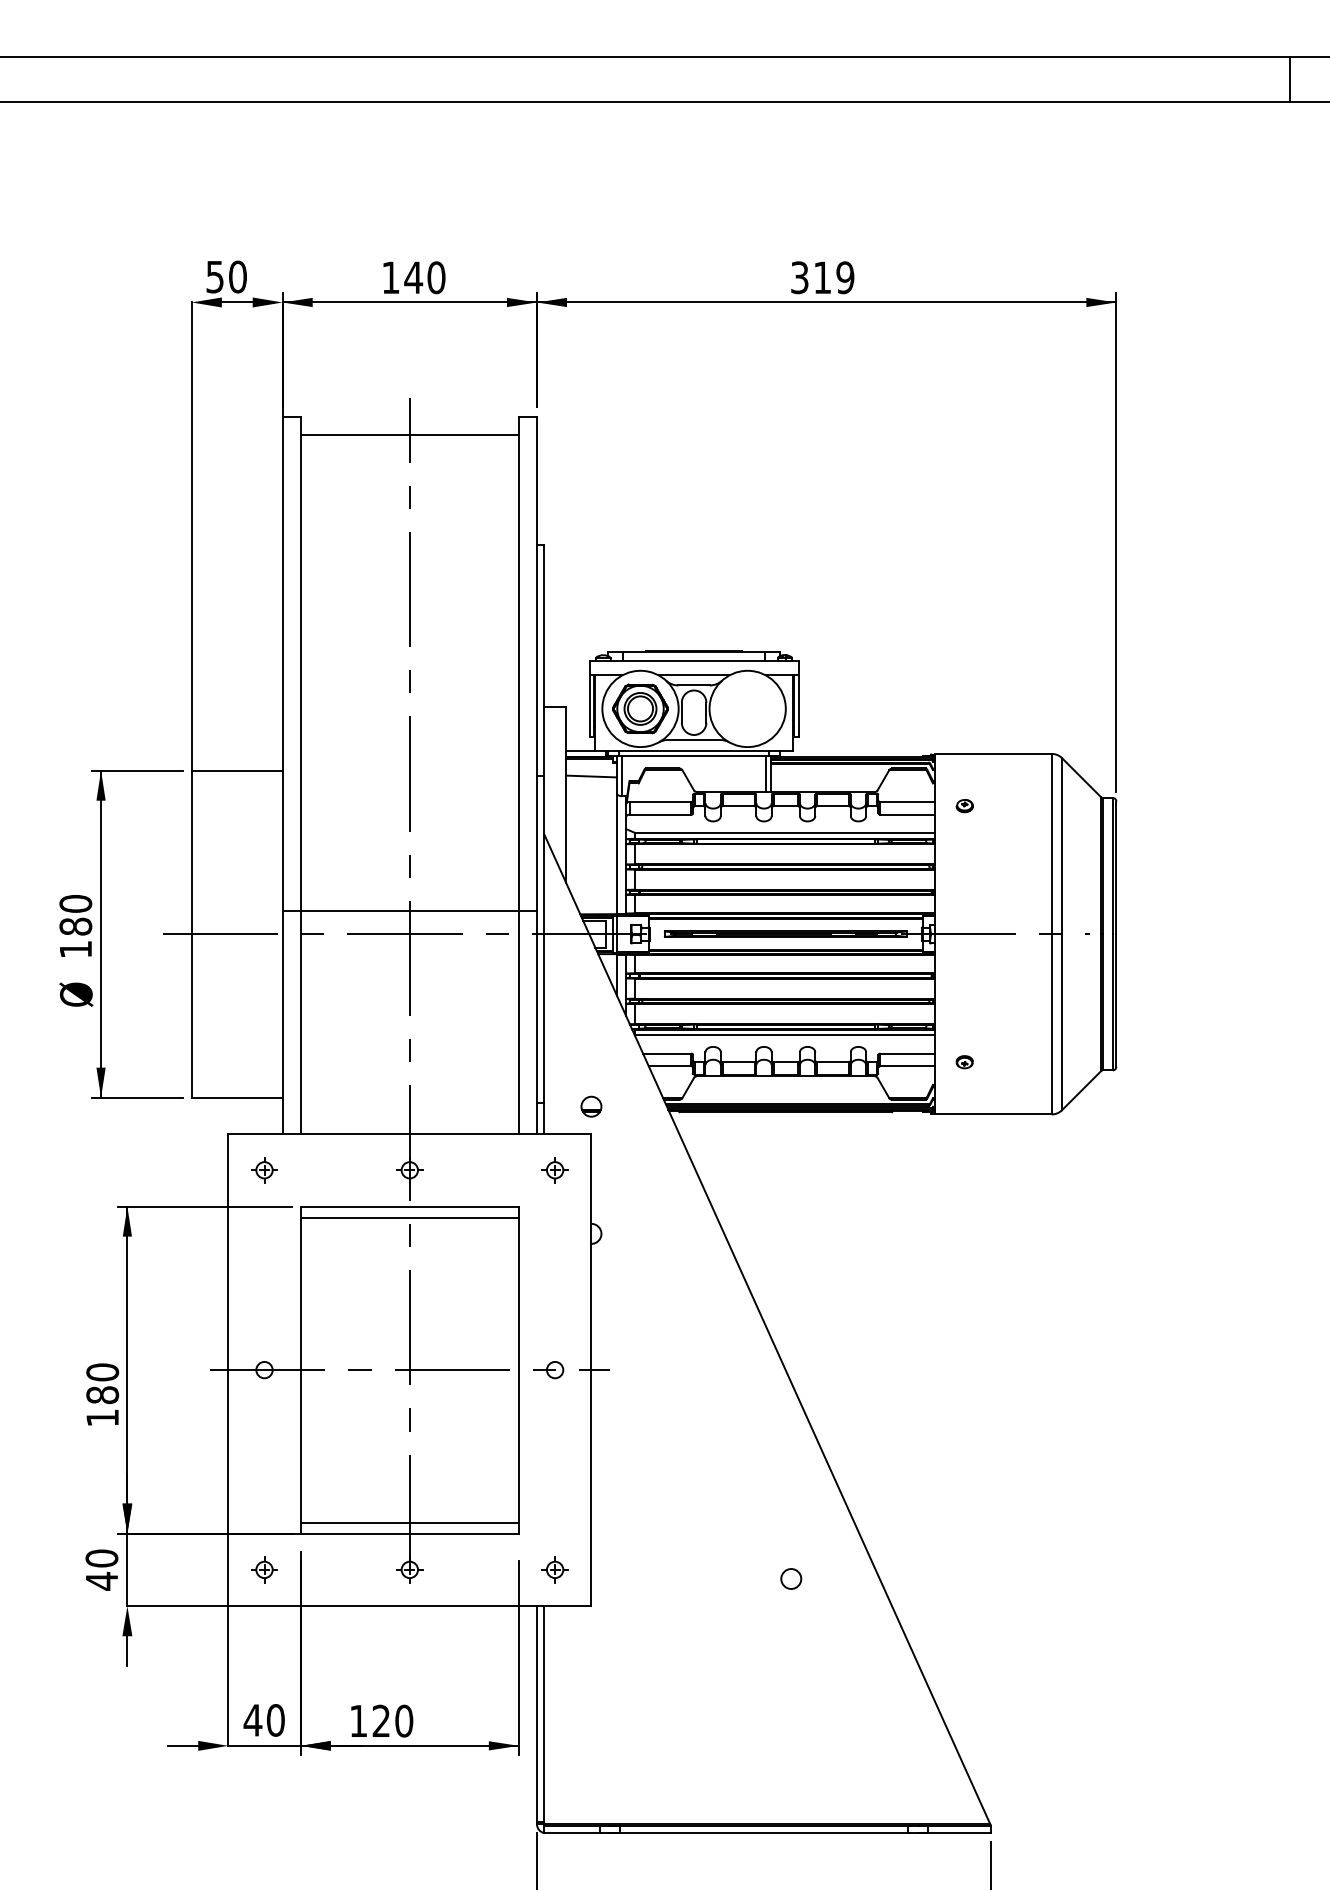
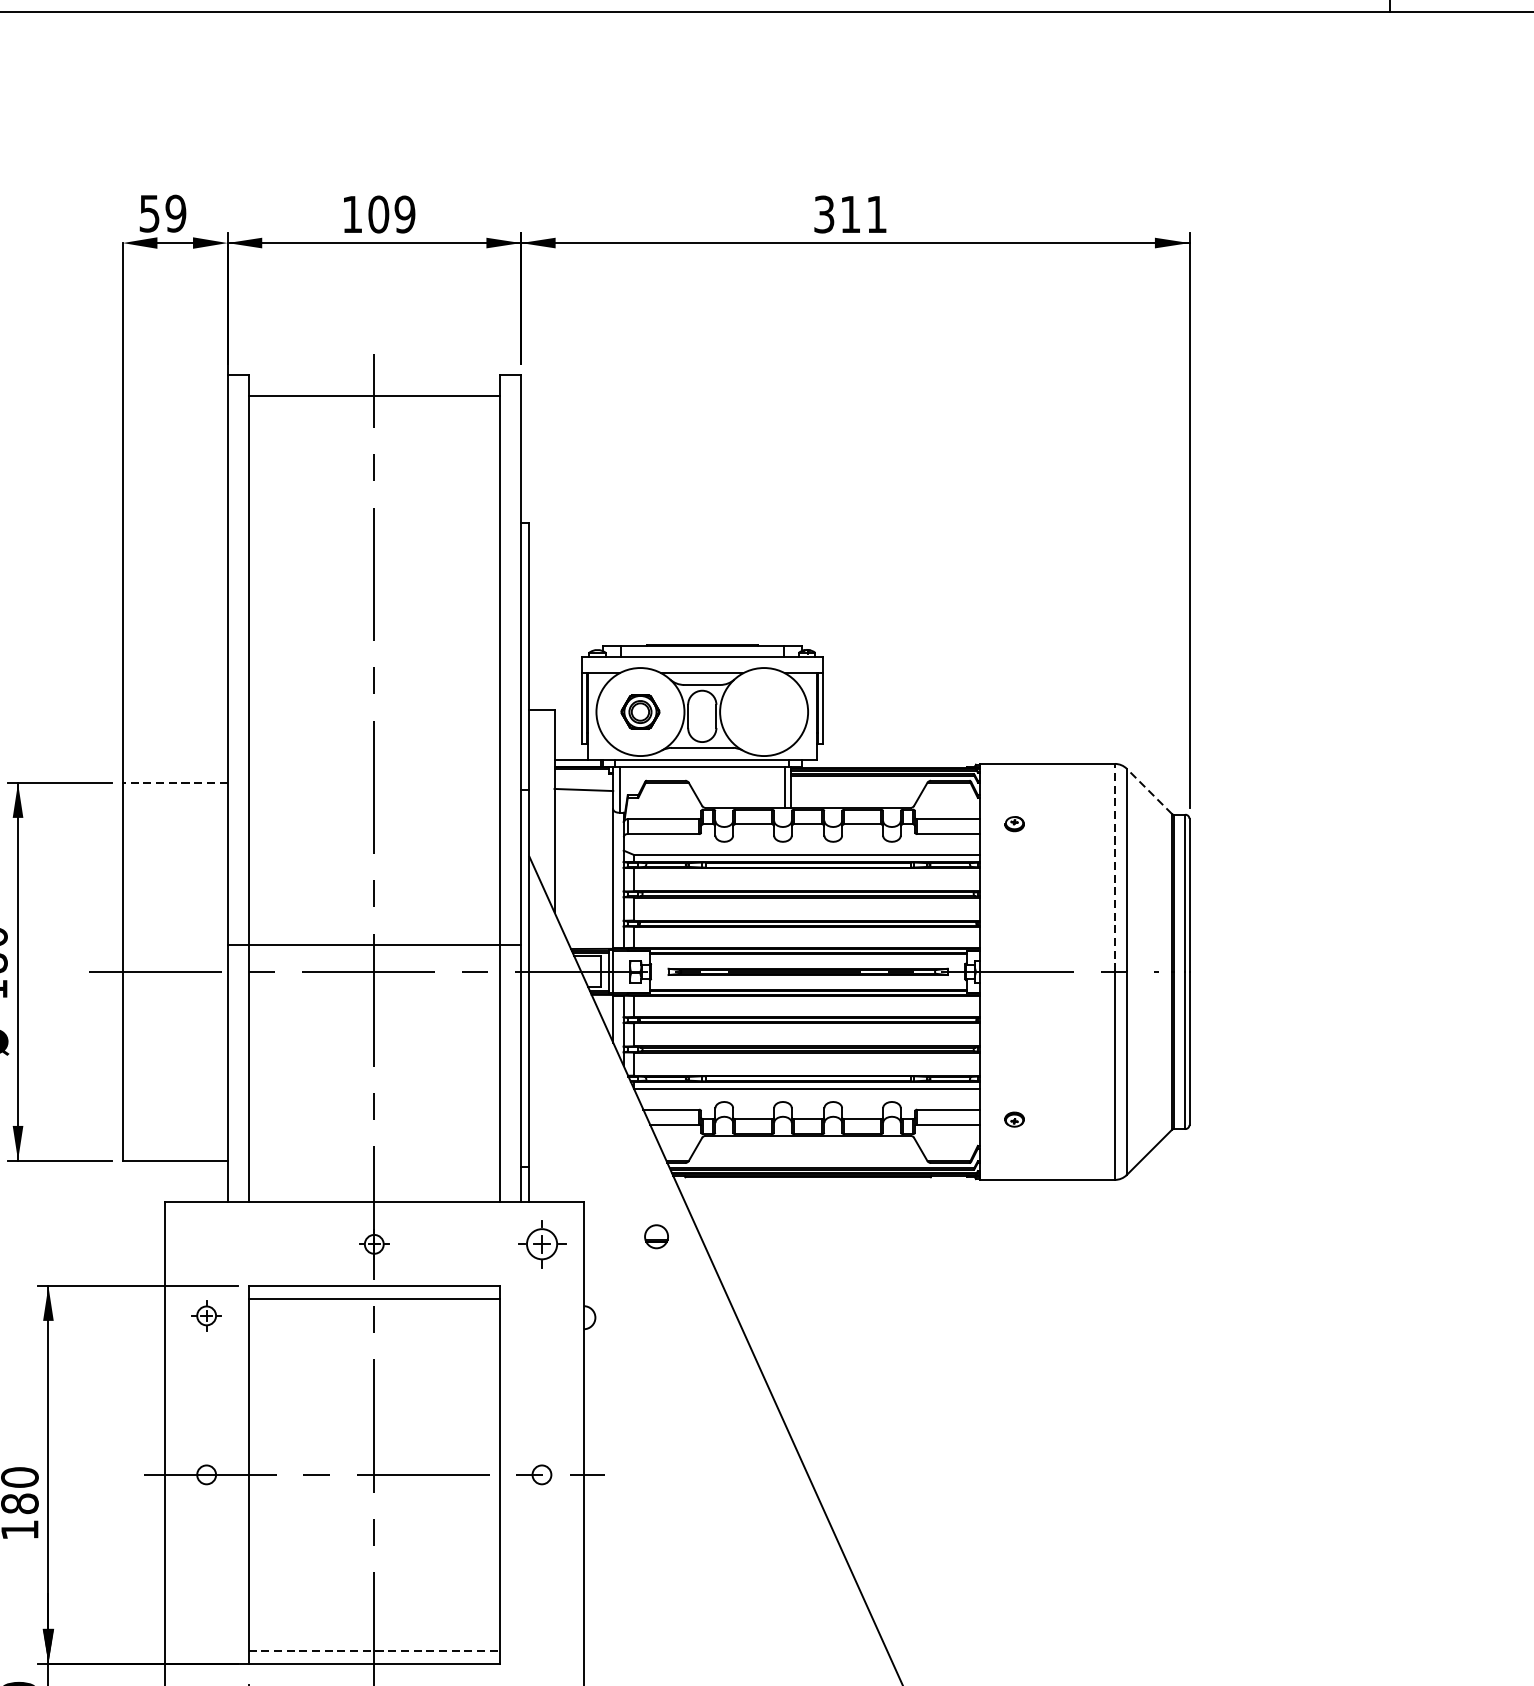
text: (237, 276) -> (175, 213), 50 -> 59
text: (424, 277) -> (391, 214), 140 -> 109
text: (845, 277) -> (876, 214), 319 -> 311
part: (640, 708) -> (640, 711), size x0.6
line: (236, 770) -> (174, 783), solid -> dashed
line: (1081, 777) -> (1149, 791), solid -> dashed
line: (1051, 843) -> (1114, 867), solid -> dashed
part: (591, 1106) -> (656, 1236), moved
part: (264, 1170) -> (206, 1316), moved
part: (554, 1170) -> (541, 1244), size x1.6
line: (409, 1522) -> (373, 1650), solid -> dashed

